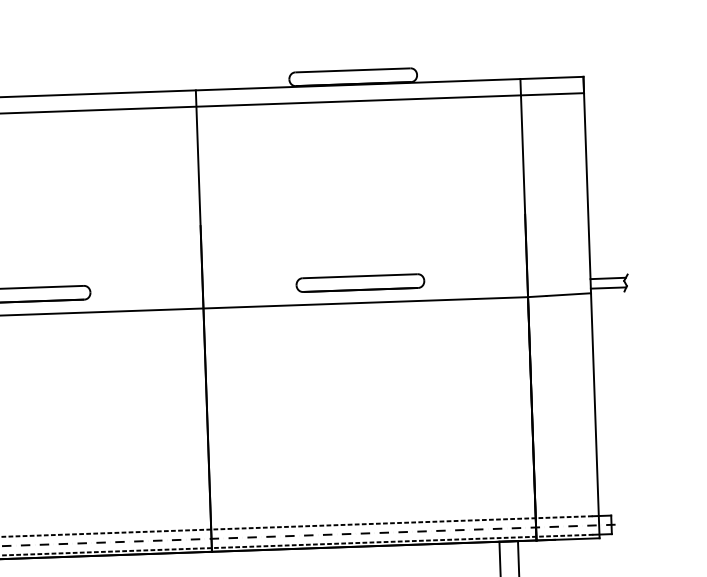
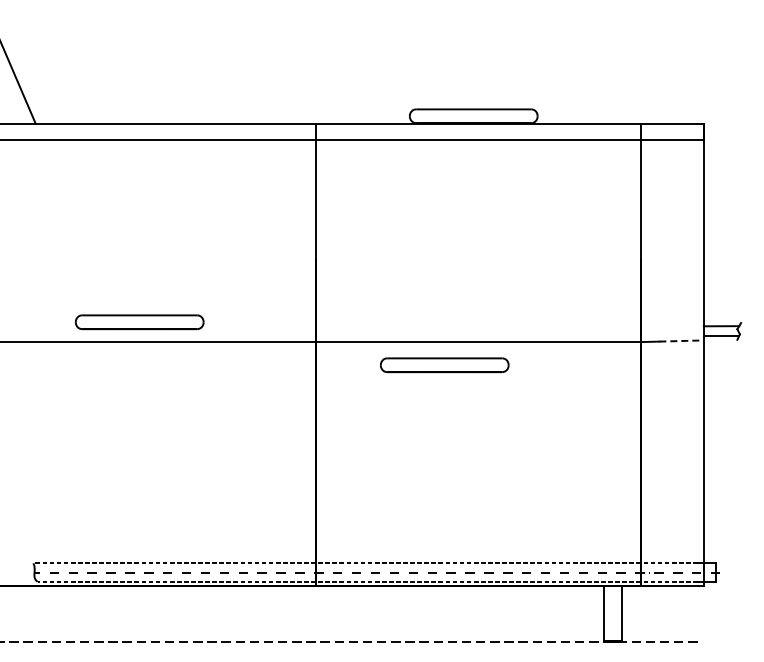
part: (360, 283) -> (444, 365), moved
line: (569, 295) -> (682, 341), solid -> dashed

